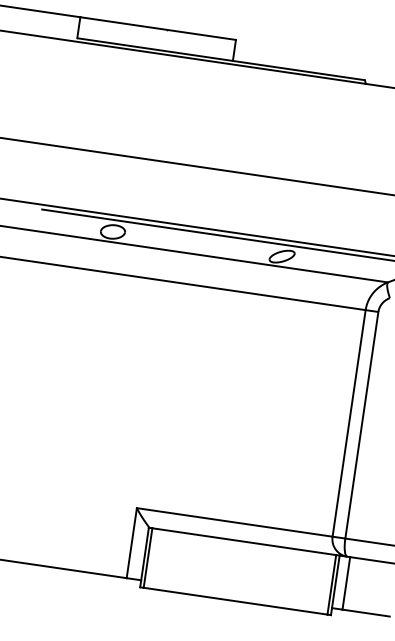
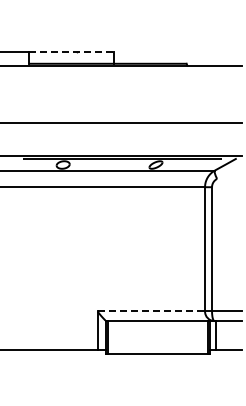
line: (158, 29) -> (71, 52), solid -> dashed
line: (234, 522) -> (151, 311), solid -> dashed

